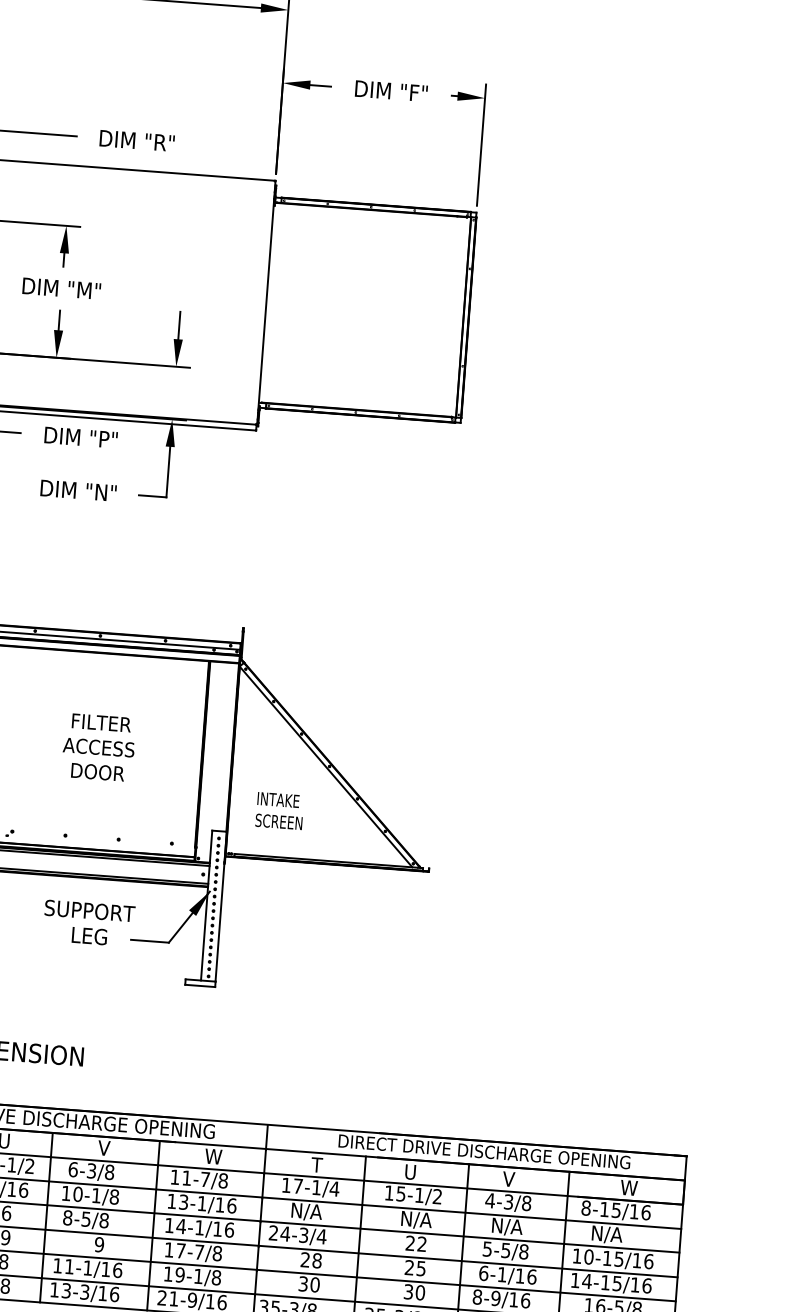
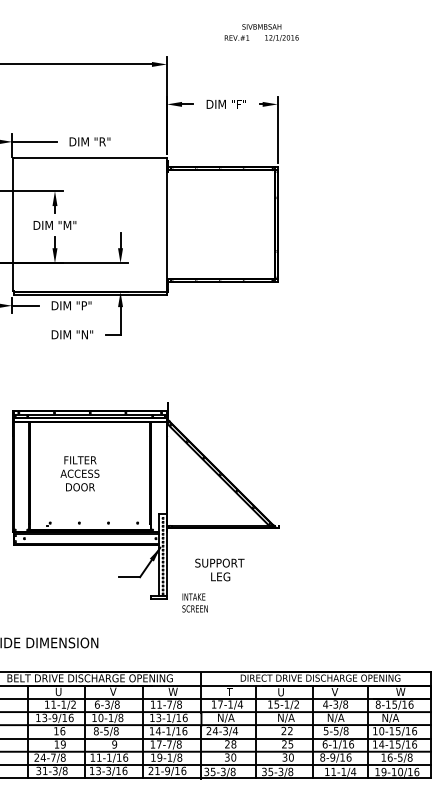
text: (97, 746) -> (79, 473), moved
text: (278, 810) -> (194, 602), moved
text: (88, 922) -> (219, 569), moved

